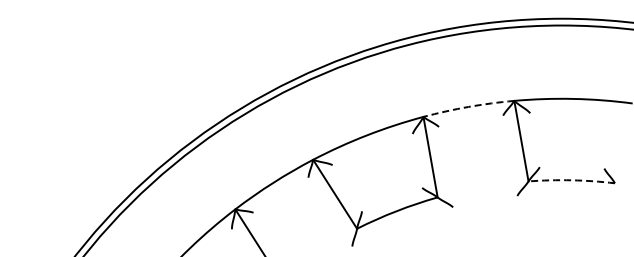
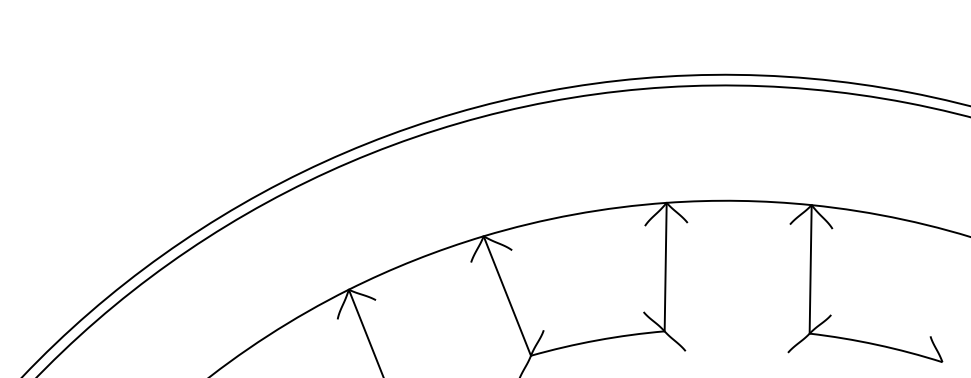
arc: (468, 106) -> (739, 200), dashed -> solid
arc: (571, 180) -> (876, 344), dashed -> solid

